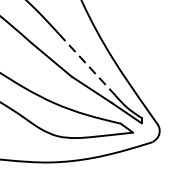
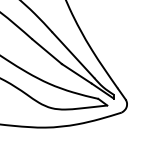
line: (87, 65) -> (73, 55), dashed -> solid

